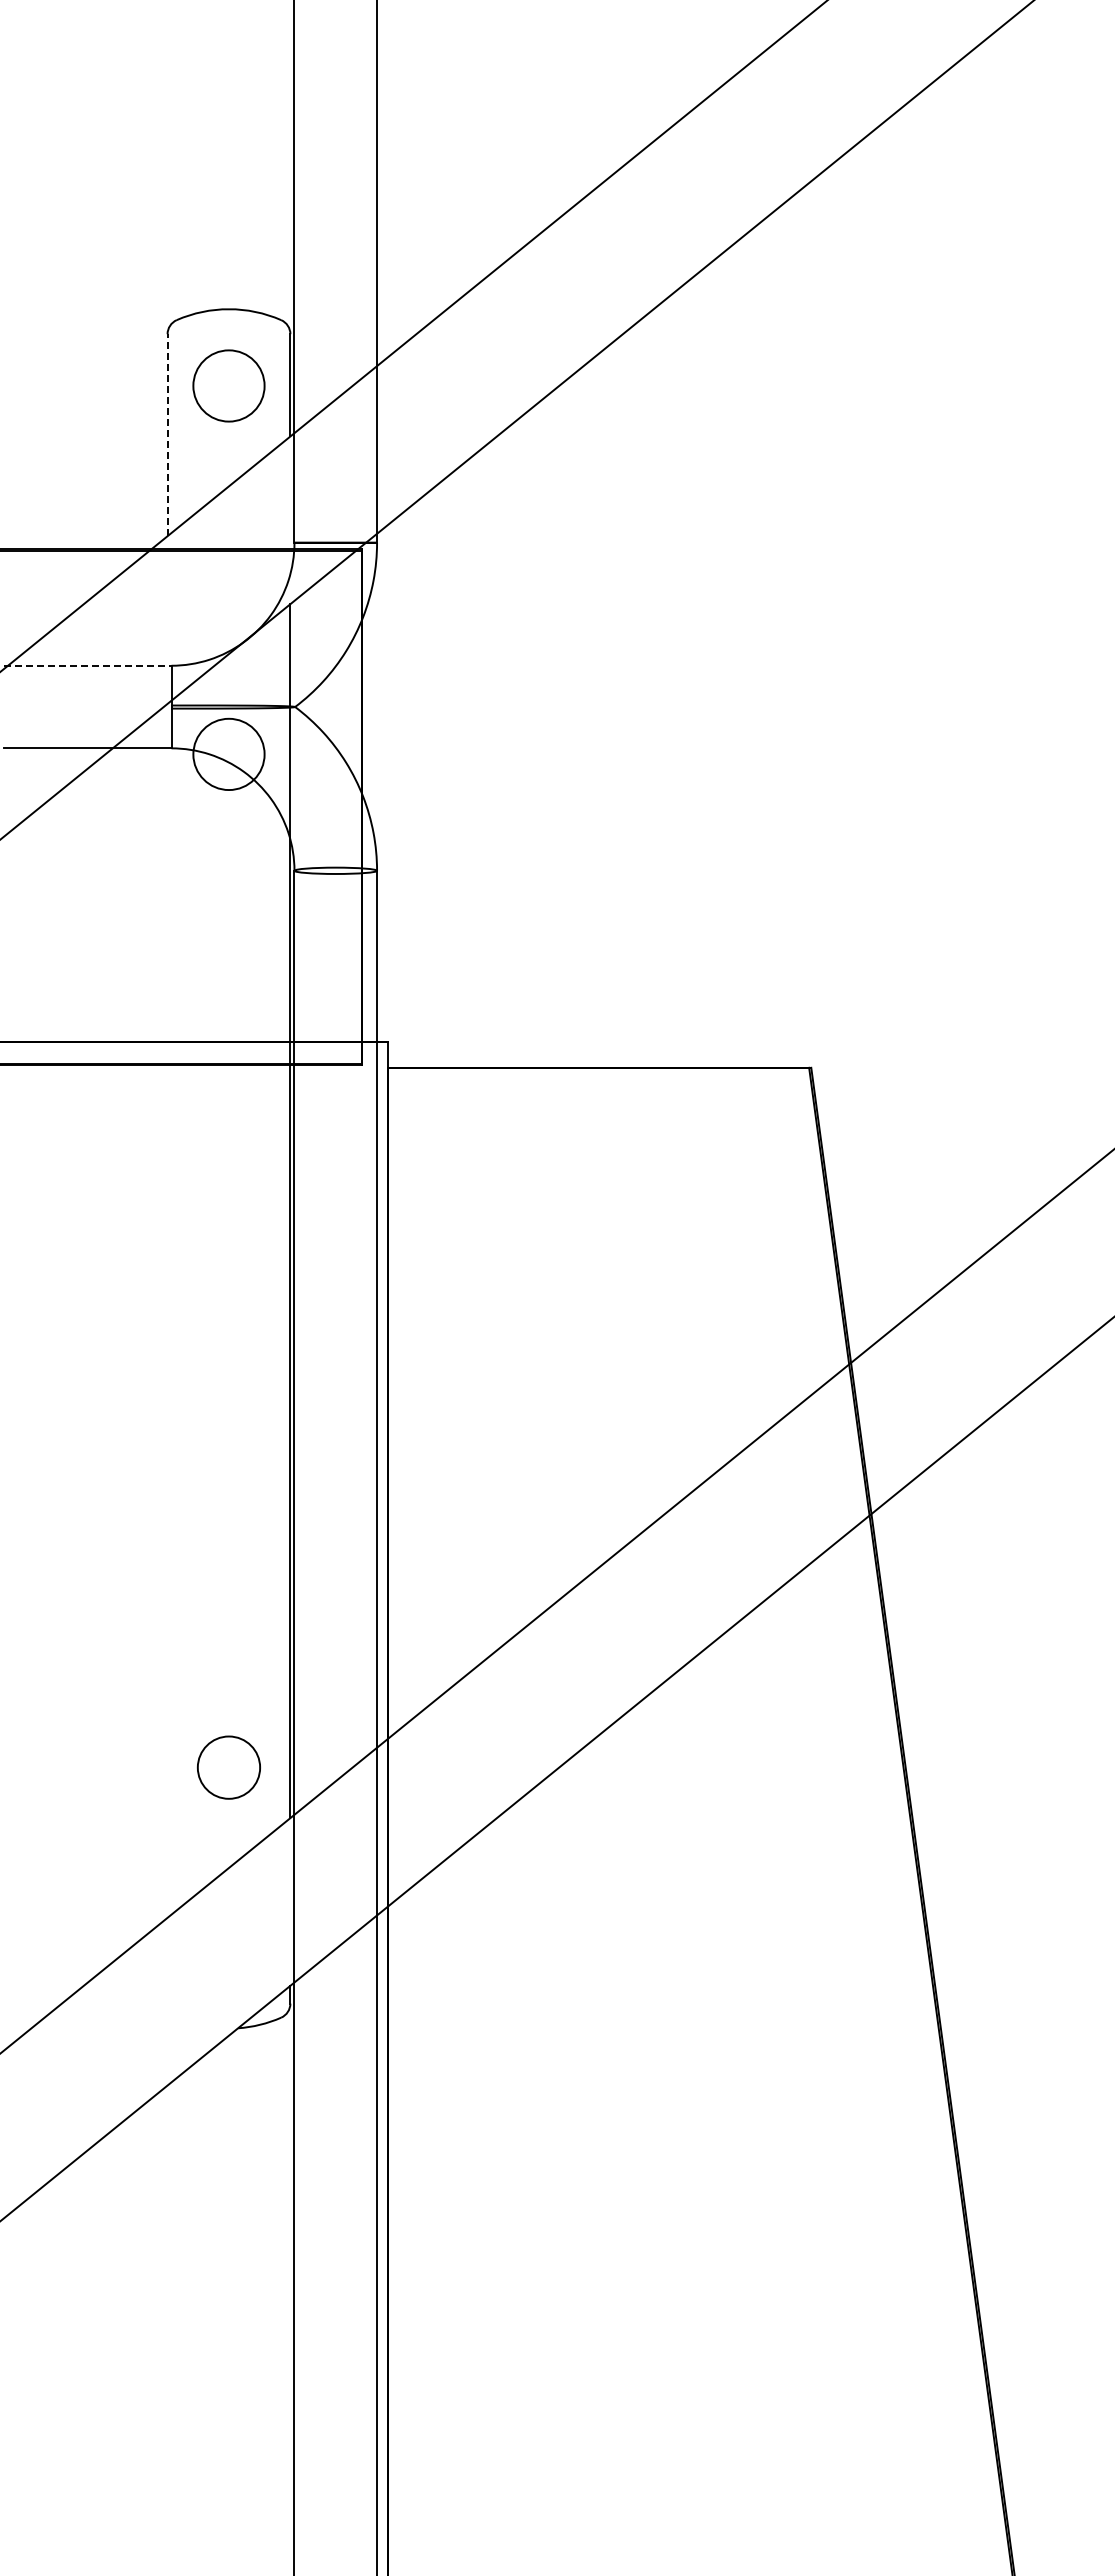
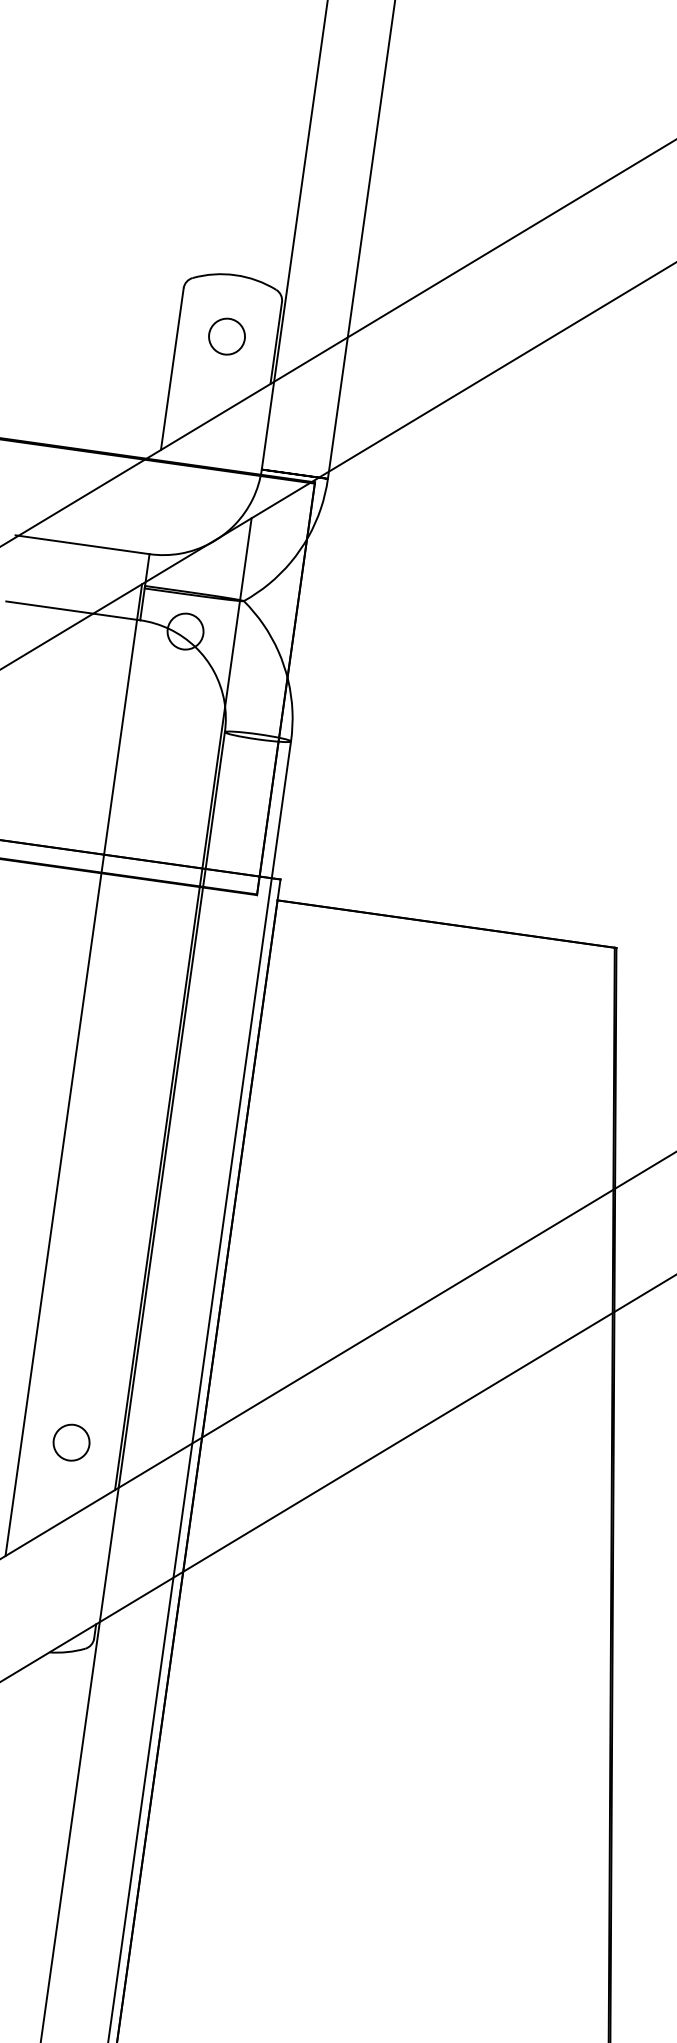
circle: (228, 385) -> (226, 336), size x0.62
line: (167, 434) -> (172, 368), dashed -> solid
line: (87, 665) -> (82, 544), dashed -> solid
circle: (228, 754) -> (185, 631), size x0.62
line: (167, 1310) -> (73, 1069), added
circle: (228, 1767) -> (71, 1442), size x0.71

